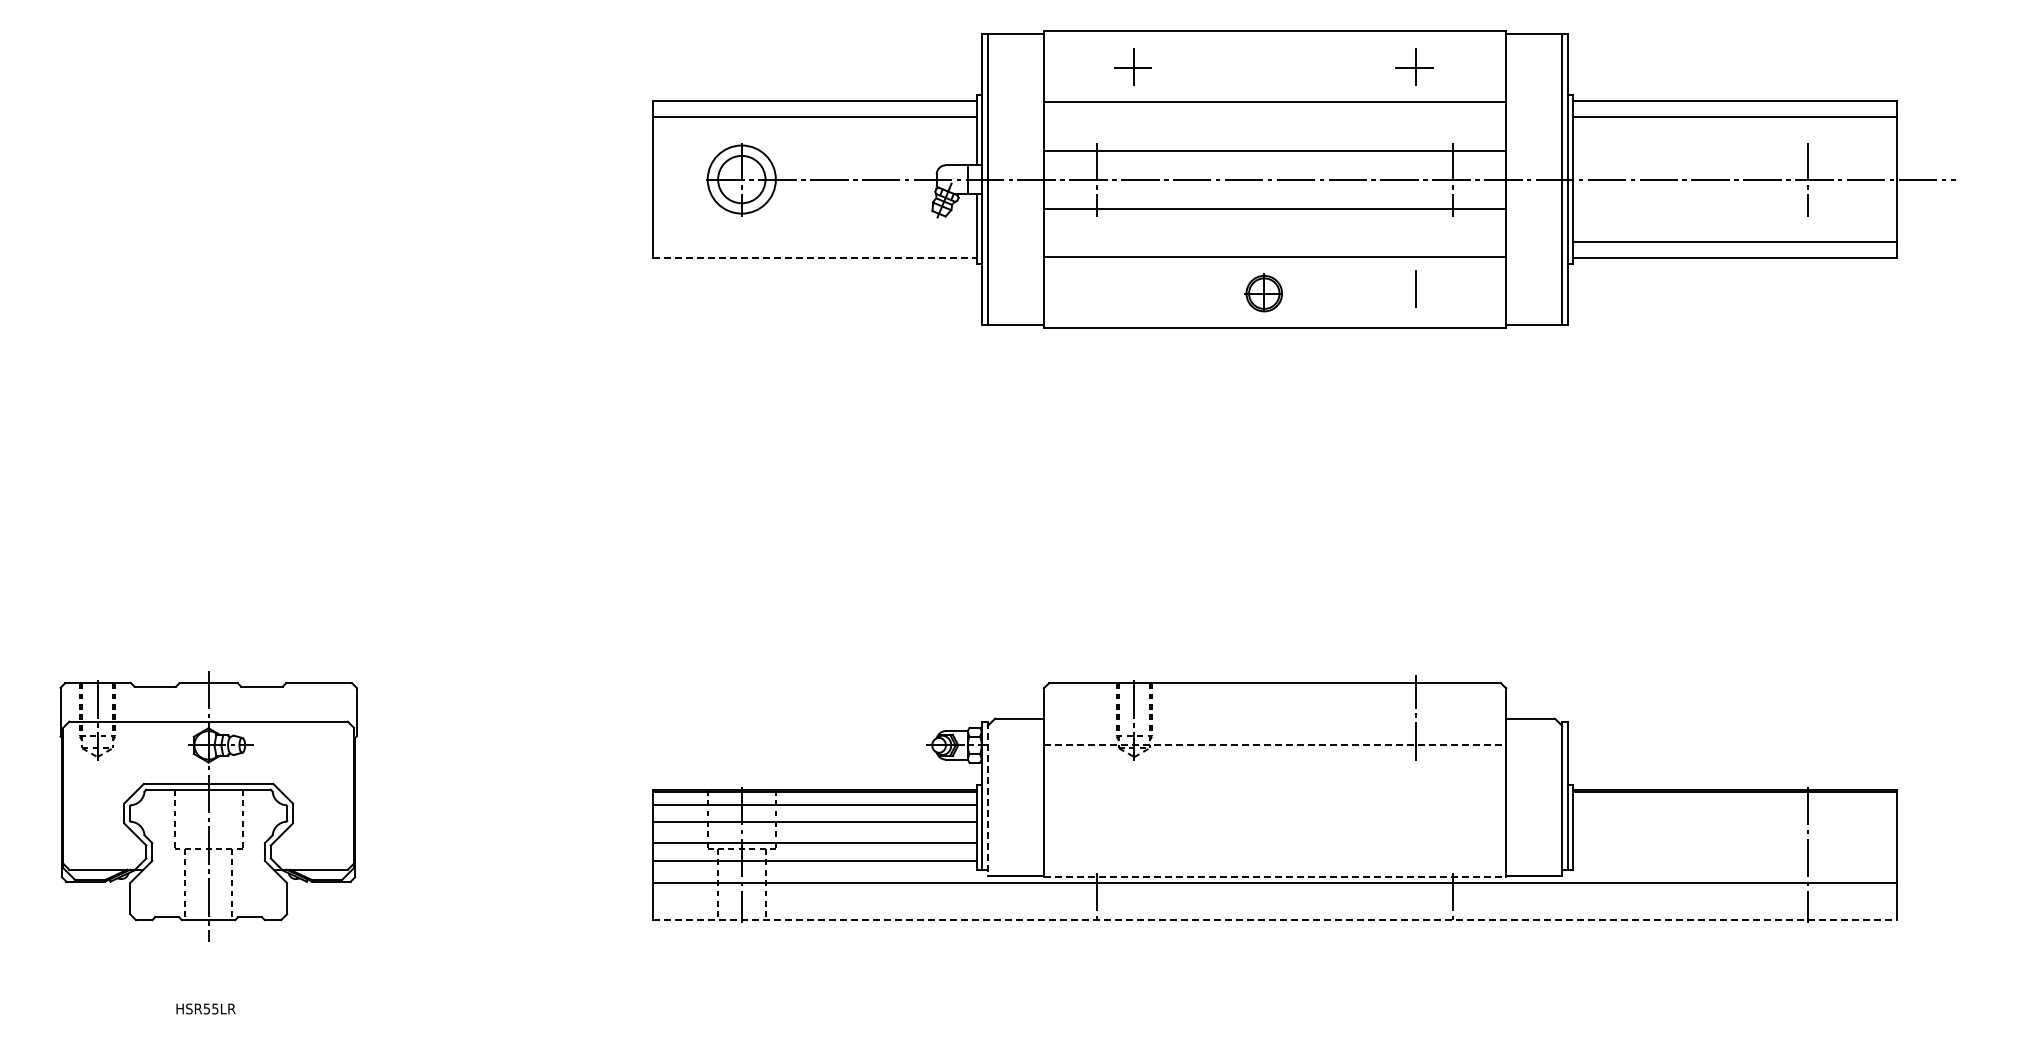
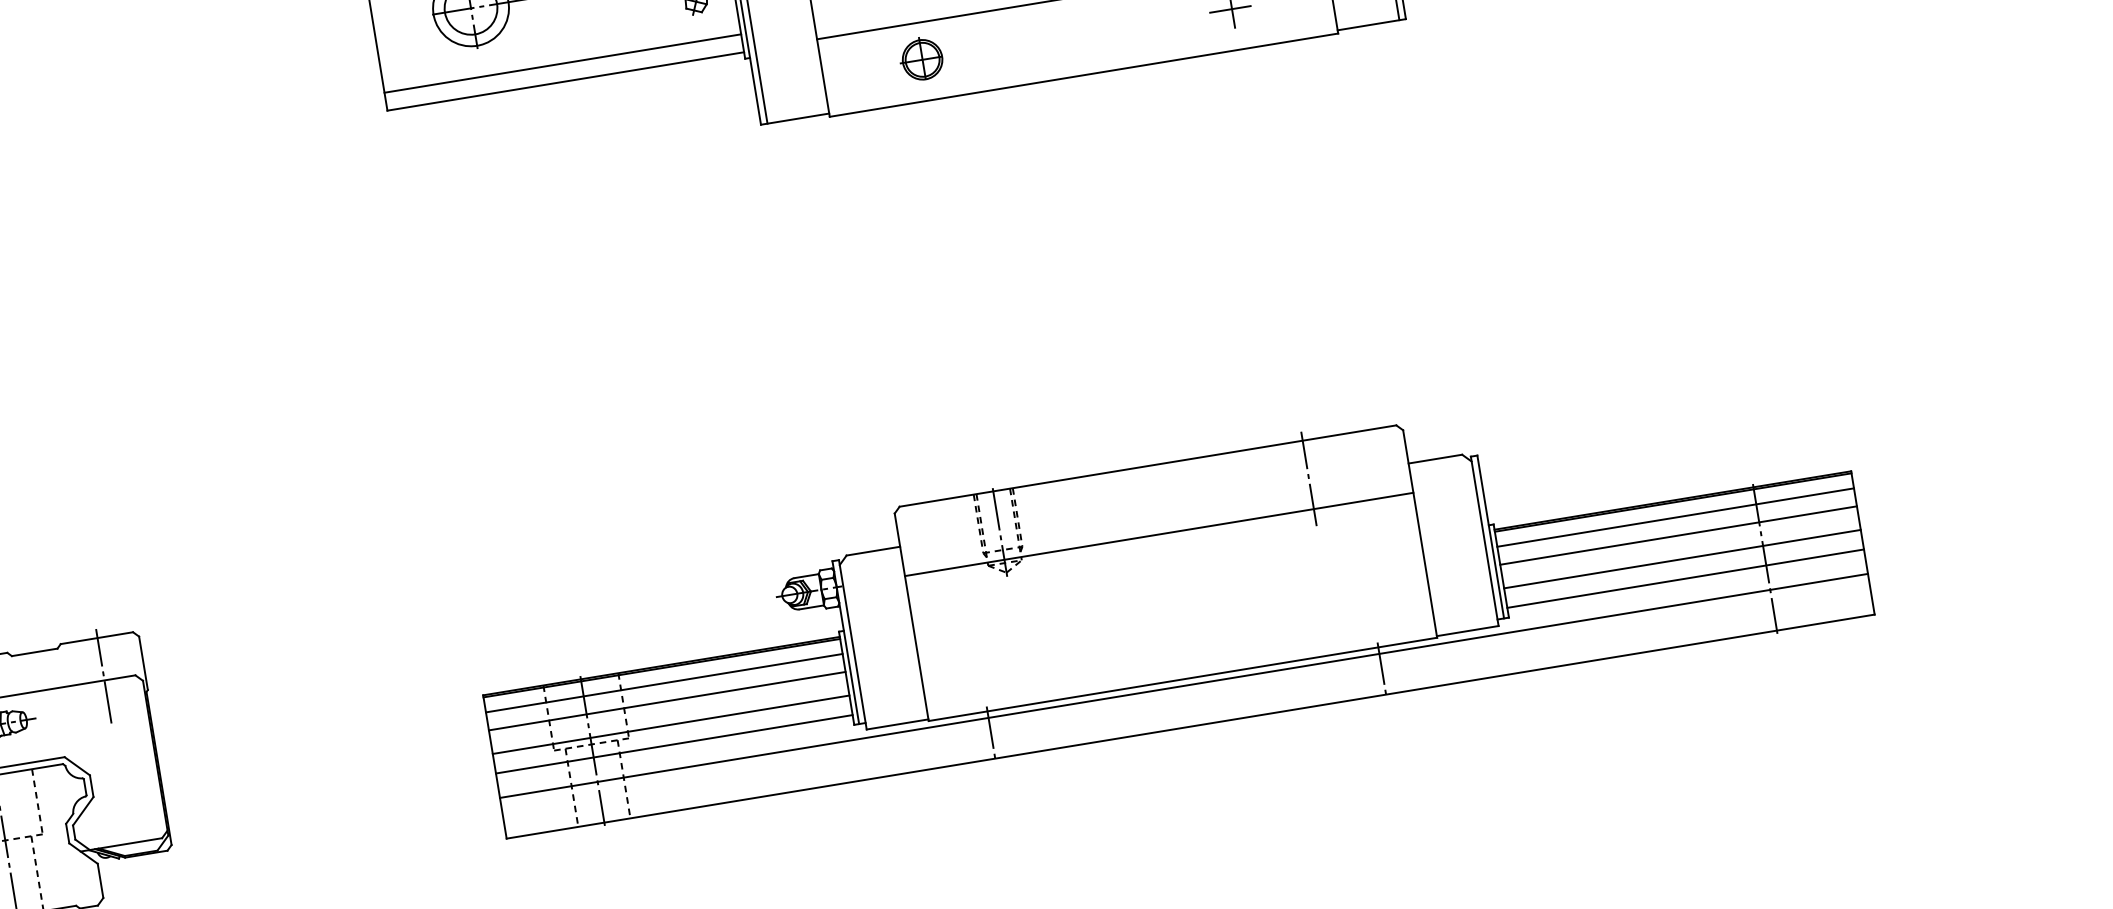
line: (814, 241) -> (562, 63), added
line: (815, 258) -> (566, 81), dashed -> solid
line: (1415, 290) -> (1231, 9), added
part: (1263, 292) -> (921, 58), moved
line: (319, 717) -> (103, 675), added
line: (1275, 745) -> (1159, 534), dashed -> solid
line: (987, 799) -> (852, 645), dashed -> solid
line: (1734, 805) -> (1675, 517), added
line: (1734, 821) -> (1678, 535), added
line: (1734, 843) -> (1682, 559), added
line: (1734, 860) -> (1685, 578), added
line: (1275, 877) -> (1183, 679), dashed -> solid
line: (1275, 920) -> (1191, 726), dashed -> solid

